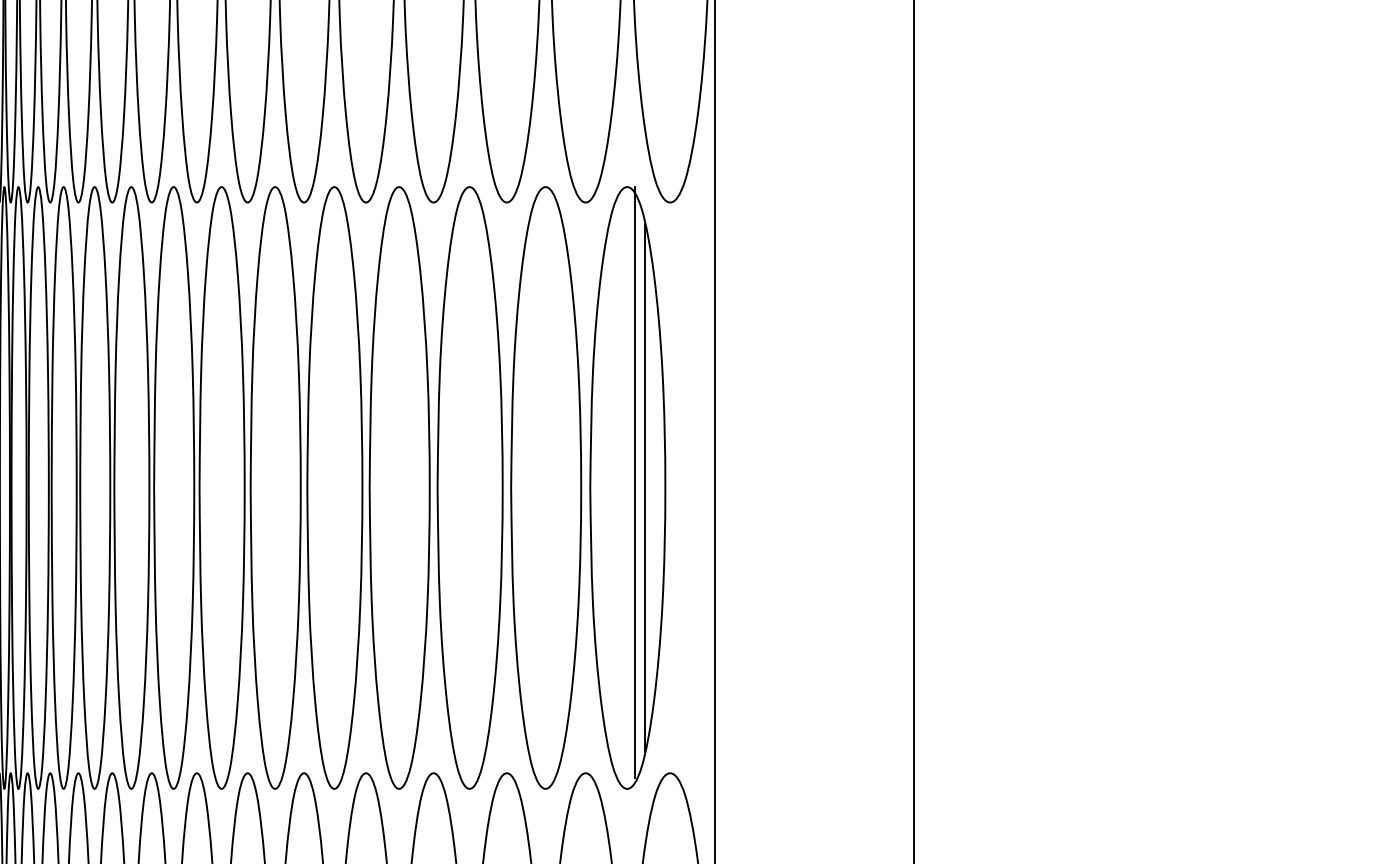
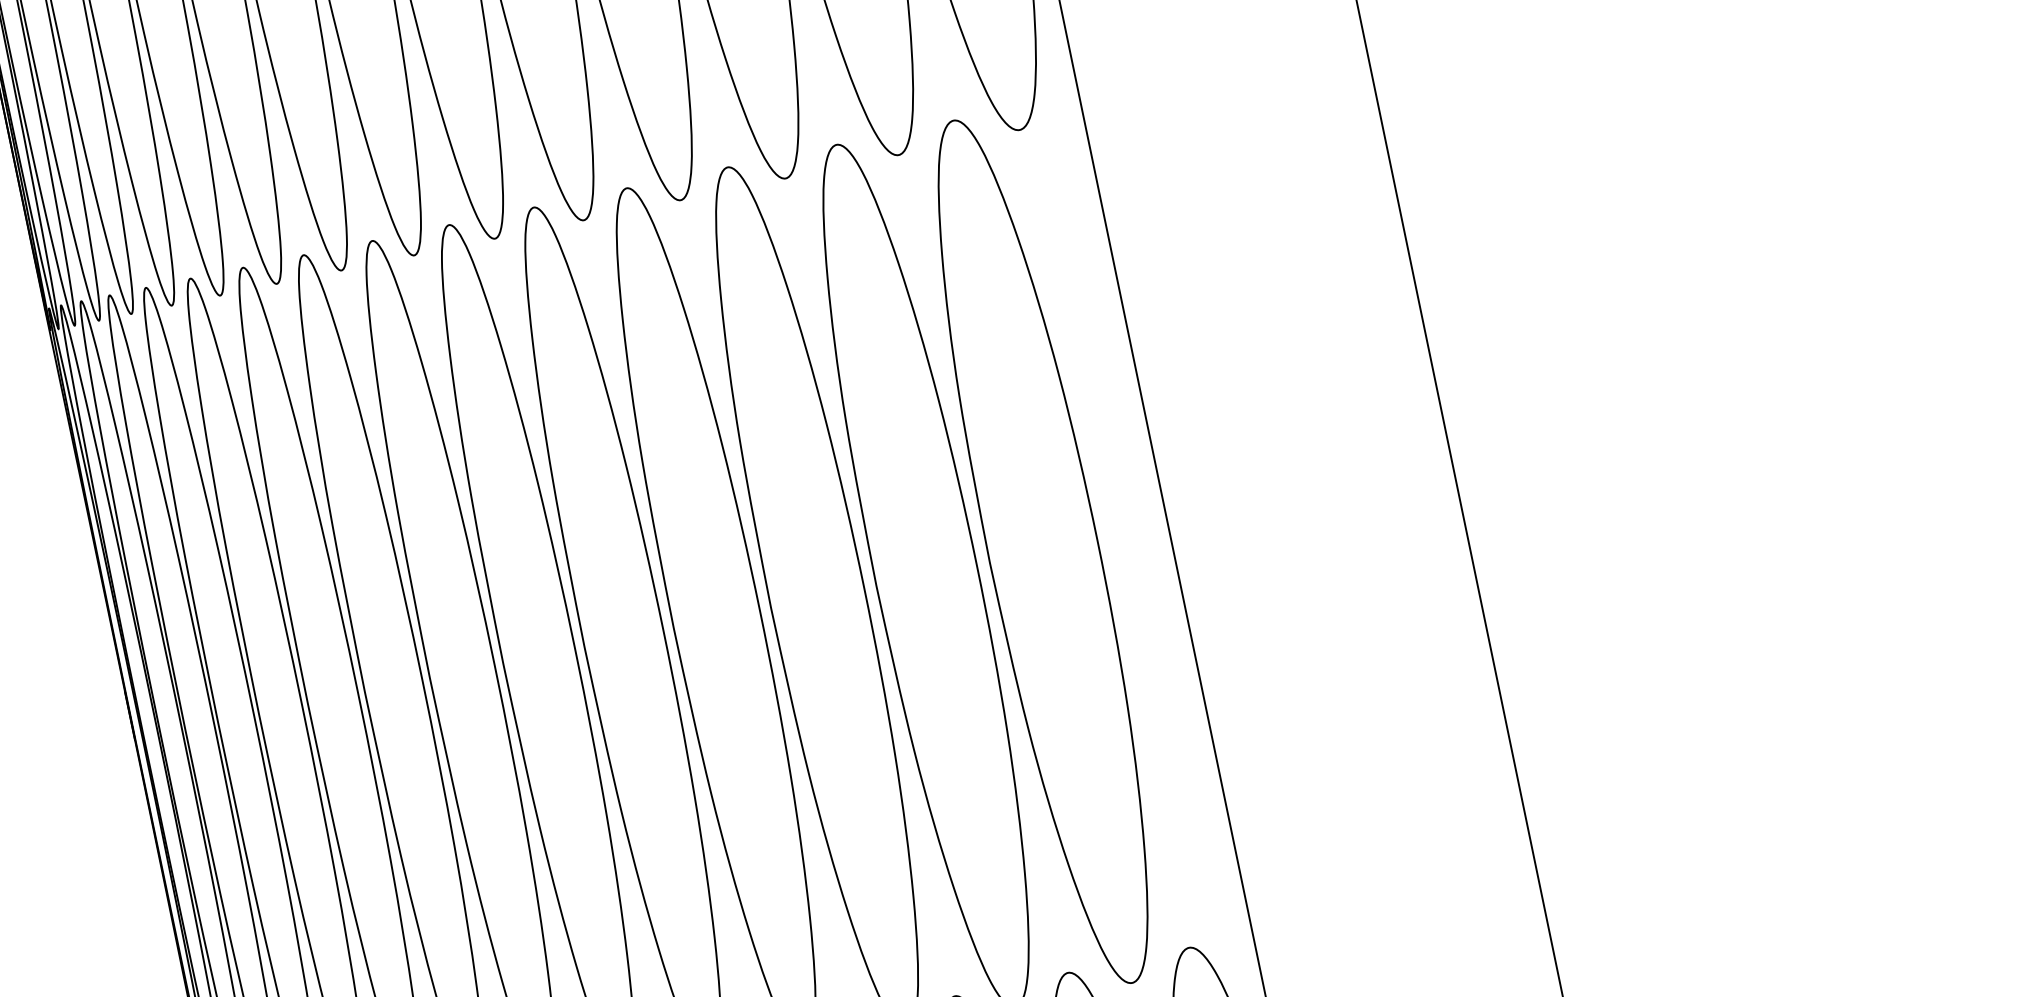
line: (634, 482) -> (1051, 541), removed
line: (644, 487) -> (1067, 545), removed

